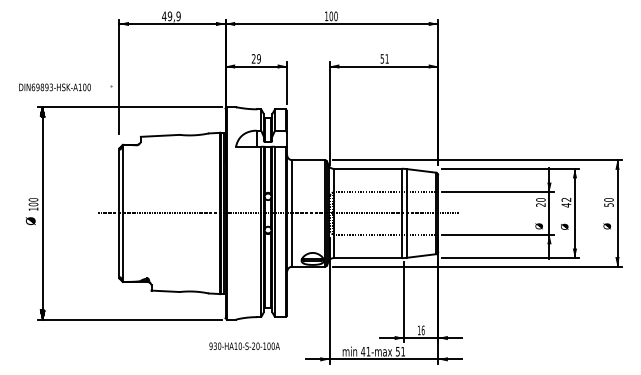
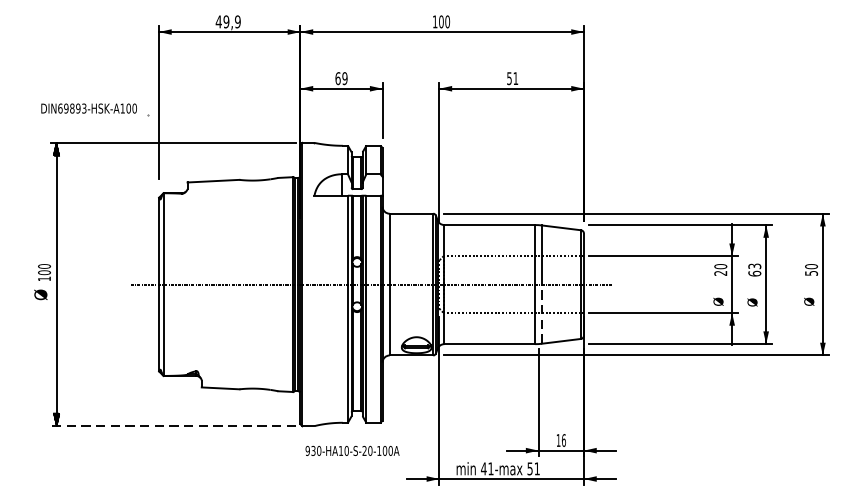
text: (253, 58) -> (337, 78), 29 -> 69
text: (54, 87) -> (88, 108), moved
text: (566, 202) -> (754, 269), 42 -> 63
line: (406, 235) -> (541, 313), solid -> dashed
line: (130, 319) -> (173, 425), solid -> dashed
text: (244, 345) -> (352, 449), moved

